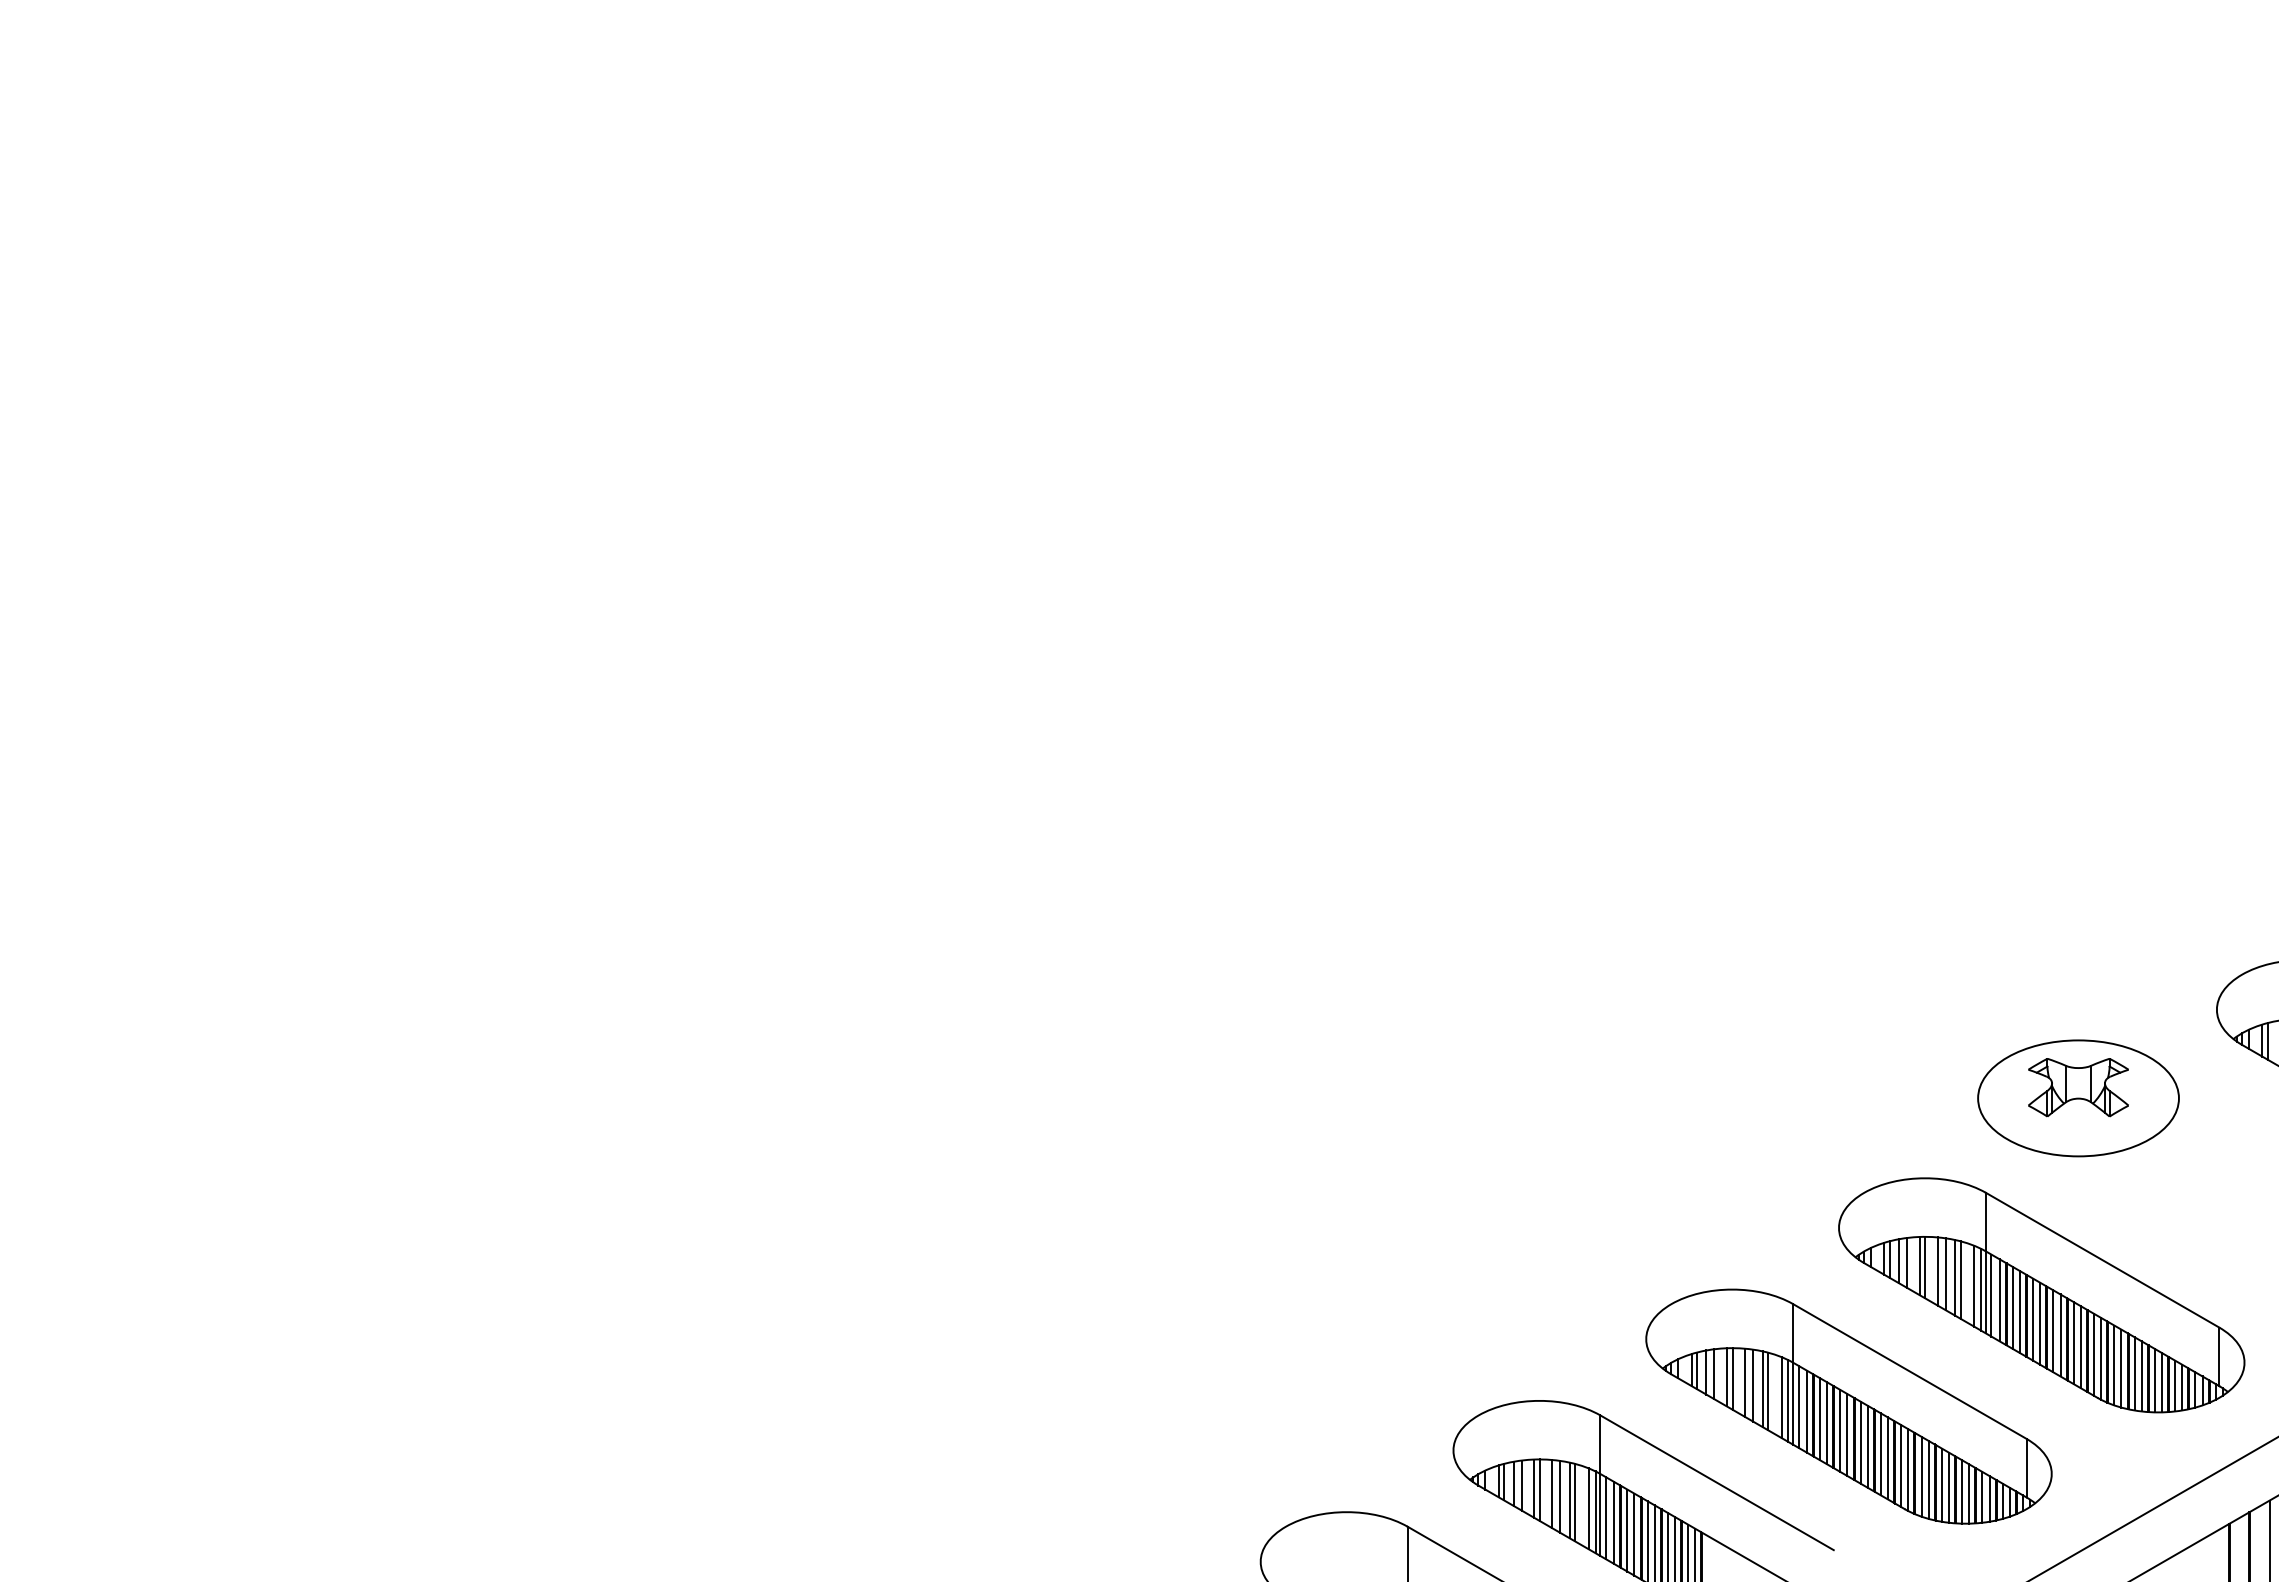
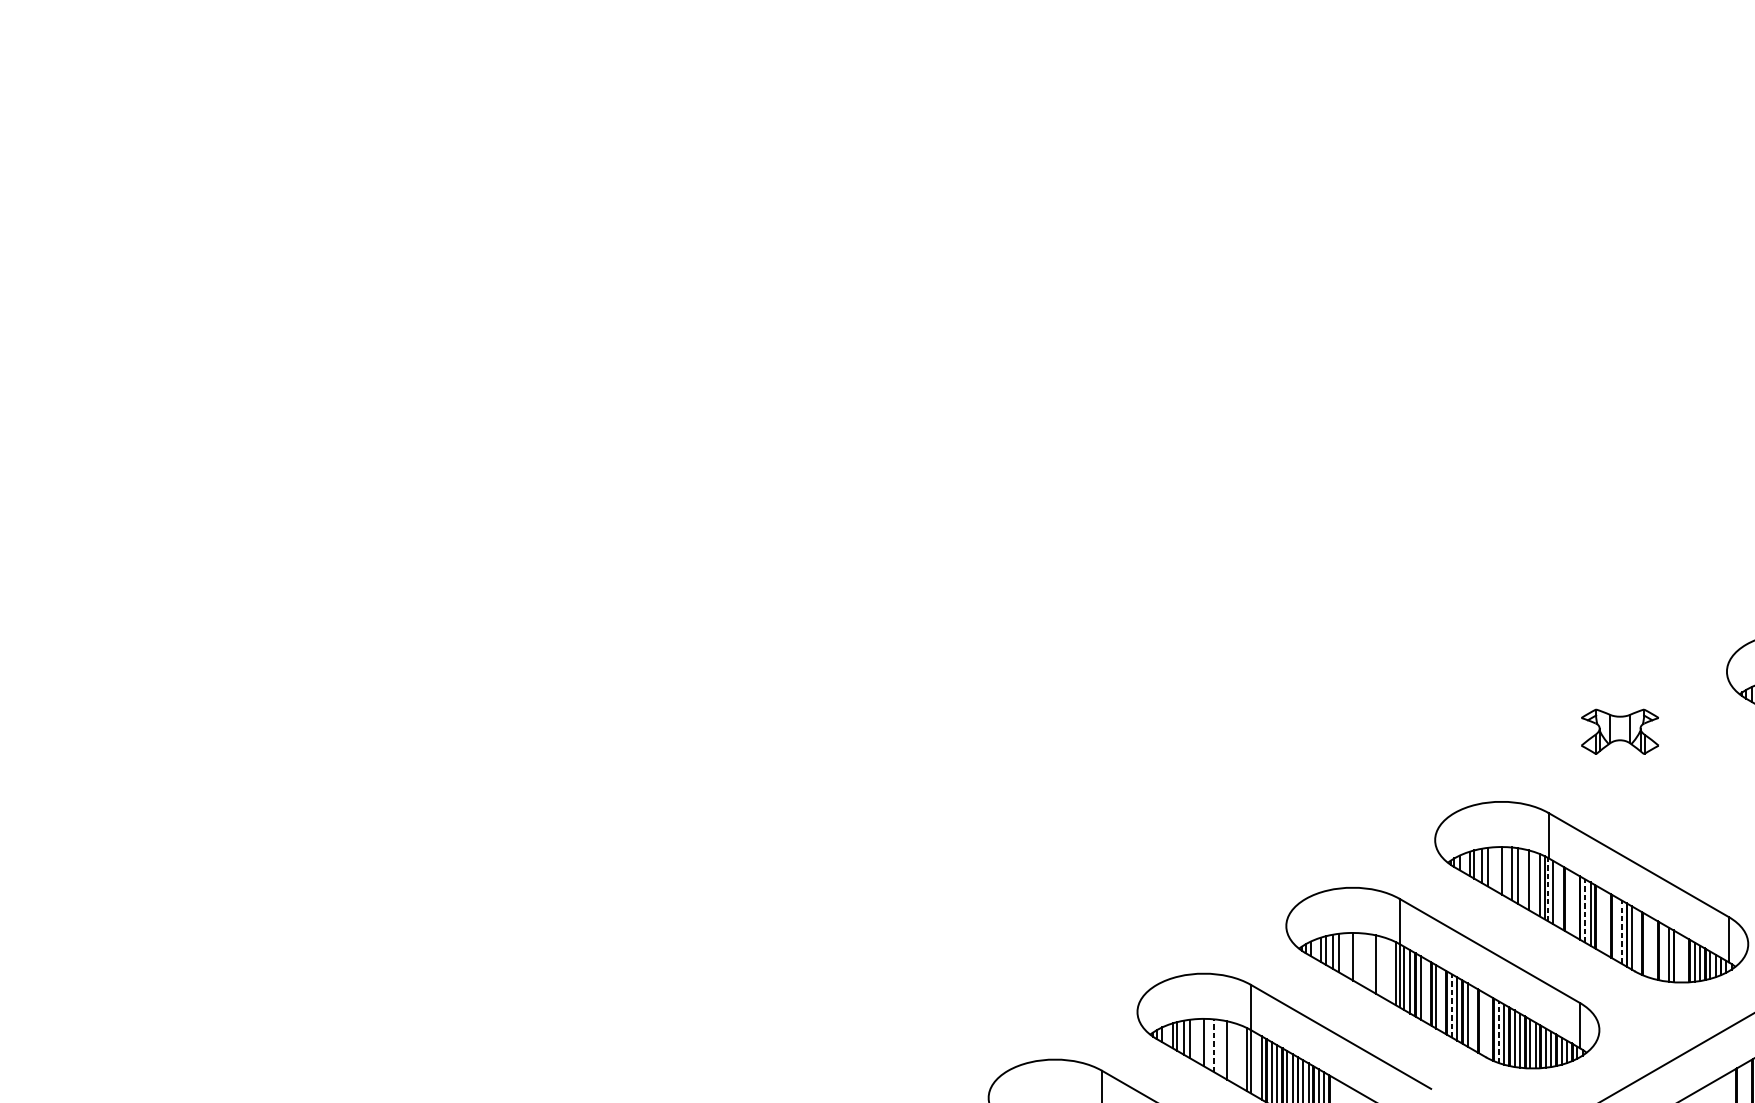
part: (2078, 1098) -> (1620, 740), removed
line: (1919, 1265) -> (1497, 869), removed
line: (1955, 1277) -> (1525, 878), removed
line: (1985, 1291) -> (1548, 889), solid -> dashed
line: (1999, 1300) -> (1559, 896), removed
line: (2012, 1307) -> (1569, 901), removed
line: (2019, 1312) -> (1574, 905), removed
line: (2033, 1319) -> (1585, 910), solid -> dashed
line: (2053, 1331) -> (1600, 920), removed
line: (2060, 1335) -> (1606, 923), removed
line: (2073, 1343) -> (1616, 929), removed
line: (2080, 1346) -> (1621, 931), solid -> dashed
line: (2101, 1358) -> (1637, 940), removed
line: (2114, 1365) -> (1647, 946), removed
line: (2121, 1368) -> (1653, 948), removed
line: (2134, 1373) -> (1663, 952), removed
line: (1726, 1377) -> (1348, 955), removed
line: (2154, 1380) -> (1678, 957), removed
line: (1745, 1382) -> (1362, 959), removed
line: (2161, 1382) -> (1684, 959), removed
line: (1753, 1385) -> (1369, 961), removed
line: (1767, 1391) -> (1379, 966), removed
line: (1781, 1397) -> (1390, 971), removed
line: (1827, 1423) -> (1426, 991), removed
line: (1847, 1435) -> (1441, 1000), removed
line: (1860, 1442) -> (1451, 1005), solid -> dashed
line: (1888, 1458) -> (1473, 1018), removed
line: (1901, 1466) -> (1483, 1024), removed
line: (1908, 1470) -> (1488, 1027), removed
line: (1921, 1476) -> (1498, 1032), solid -> dashed
line: (1534, 1488) -> (1200, 1041), removed
line: (1552, 1493) -> (1213, 1045), solid -> dashed
line: (1560, 1496) -> (1220, 1047), removed
line: (1575, 1502) -> (1231, 1052), removed
line: (1588, 1508) -> (1241, 1056), removed
line: (1605, 1518) -> (1254, 1064), removed

